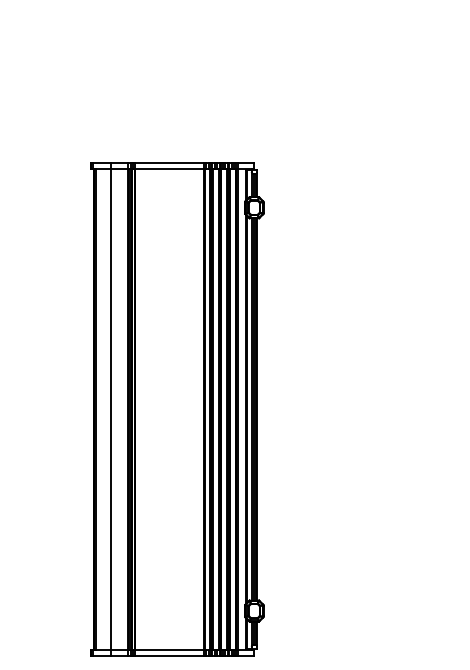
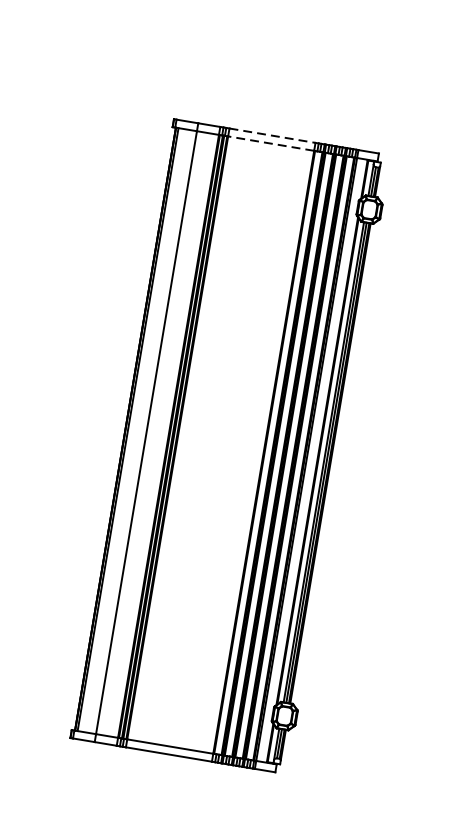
line: (170, 163) -> (273, 136), solid -> dashed
line: (169, 169) -> (271, 143), solid -> dashed

